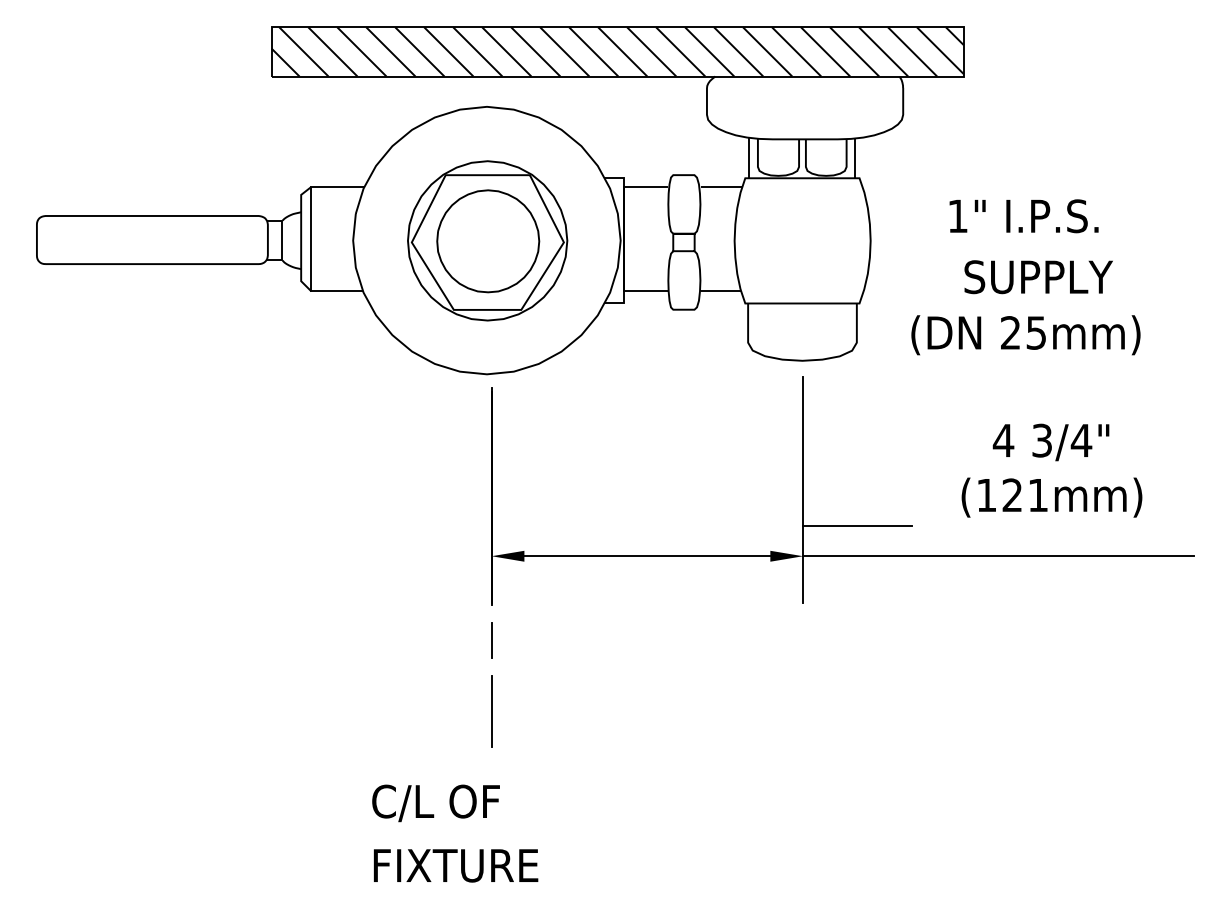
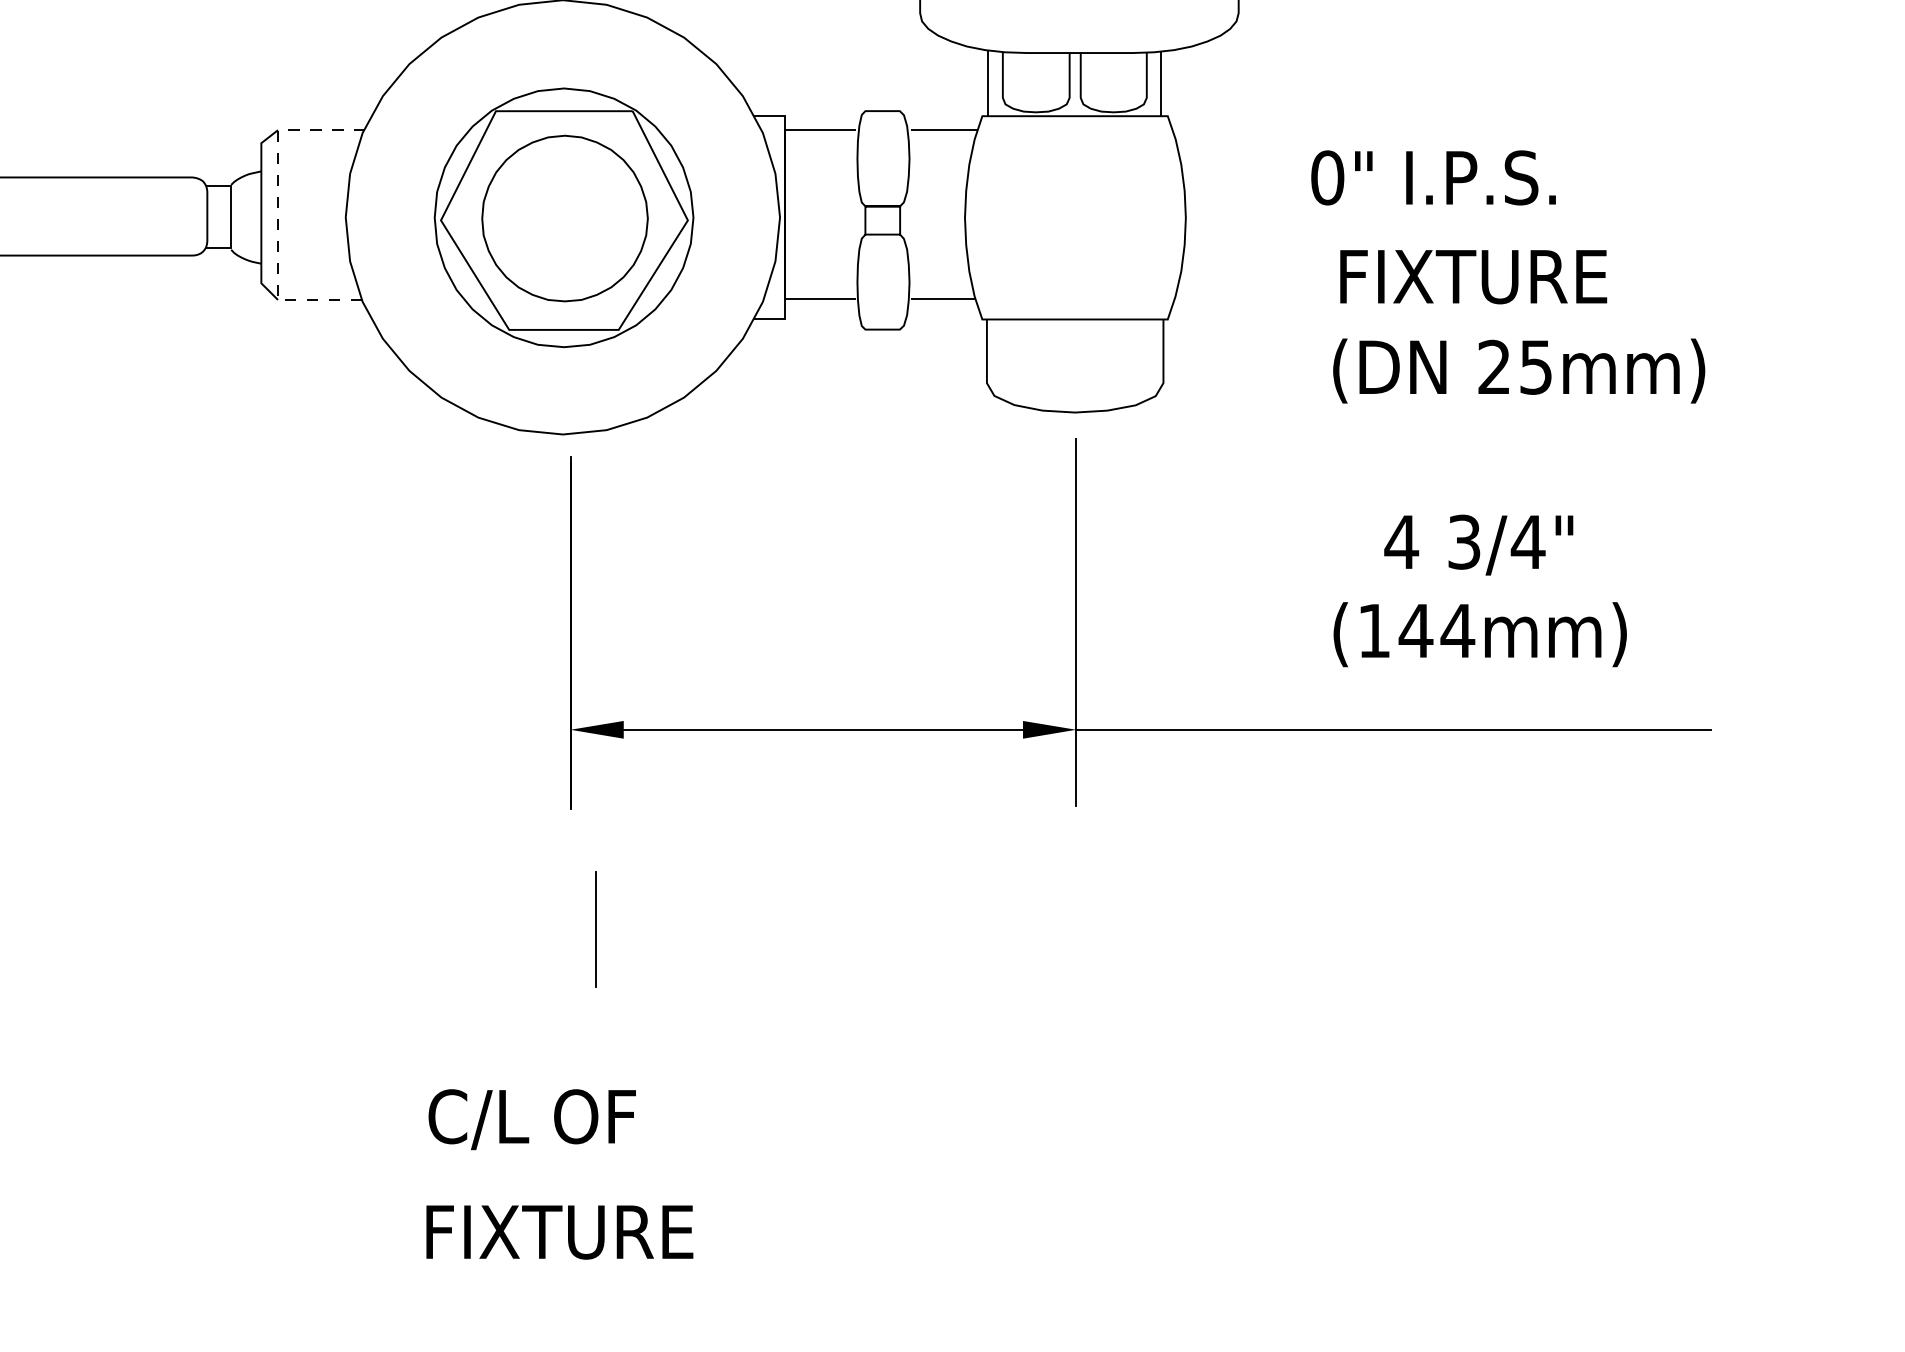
text: (958, 216) -> (1328, 178), 1" -> 0"
line: (311, 237) -> (278, 212), solid -> dashed
text: (1047, 277) -> (1472, 277), SUPPLY -> FIXTURE
text: (1025, 335) -> (1518, 371), moved
text: (1024, 494) -> (1435, 629), (121mm) -> (144mm)
line: (857, 526) -> (1164, 681), removed
line: (491, 640) -> (570, 866), removed
line: (491, 711) -> (596, 929), moved
text: (435, 803) -> (531, 1119), moved
text: (456, 865) -> (560, 1231), moved

